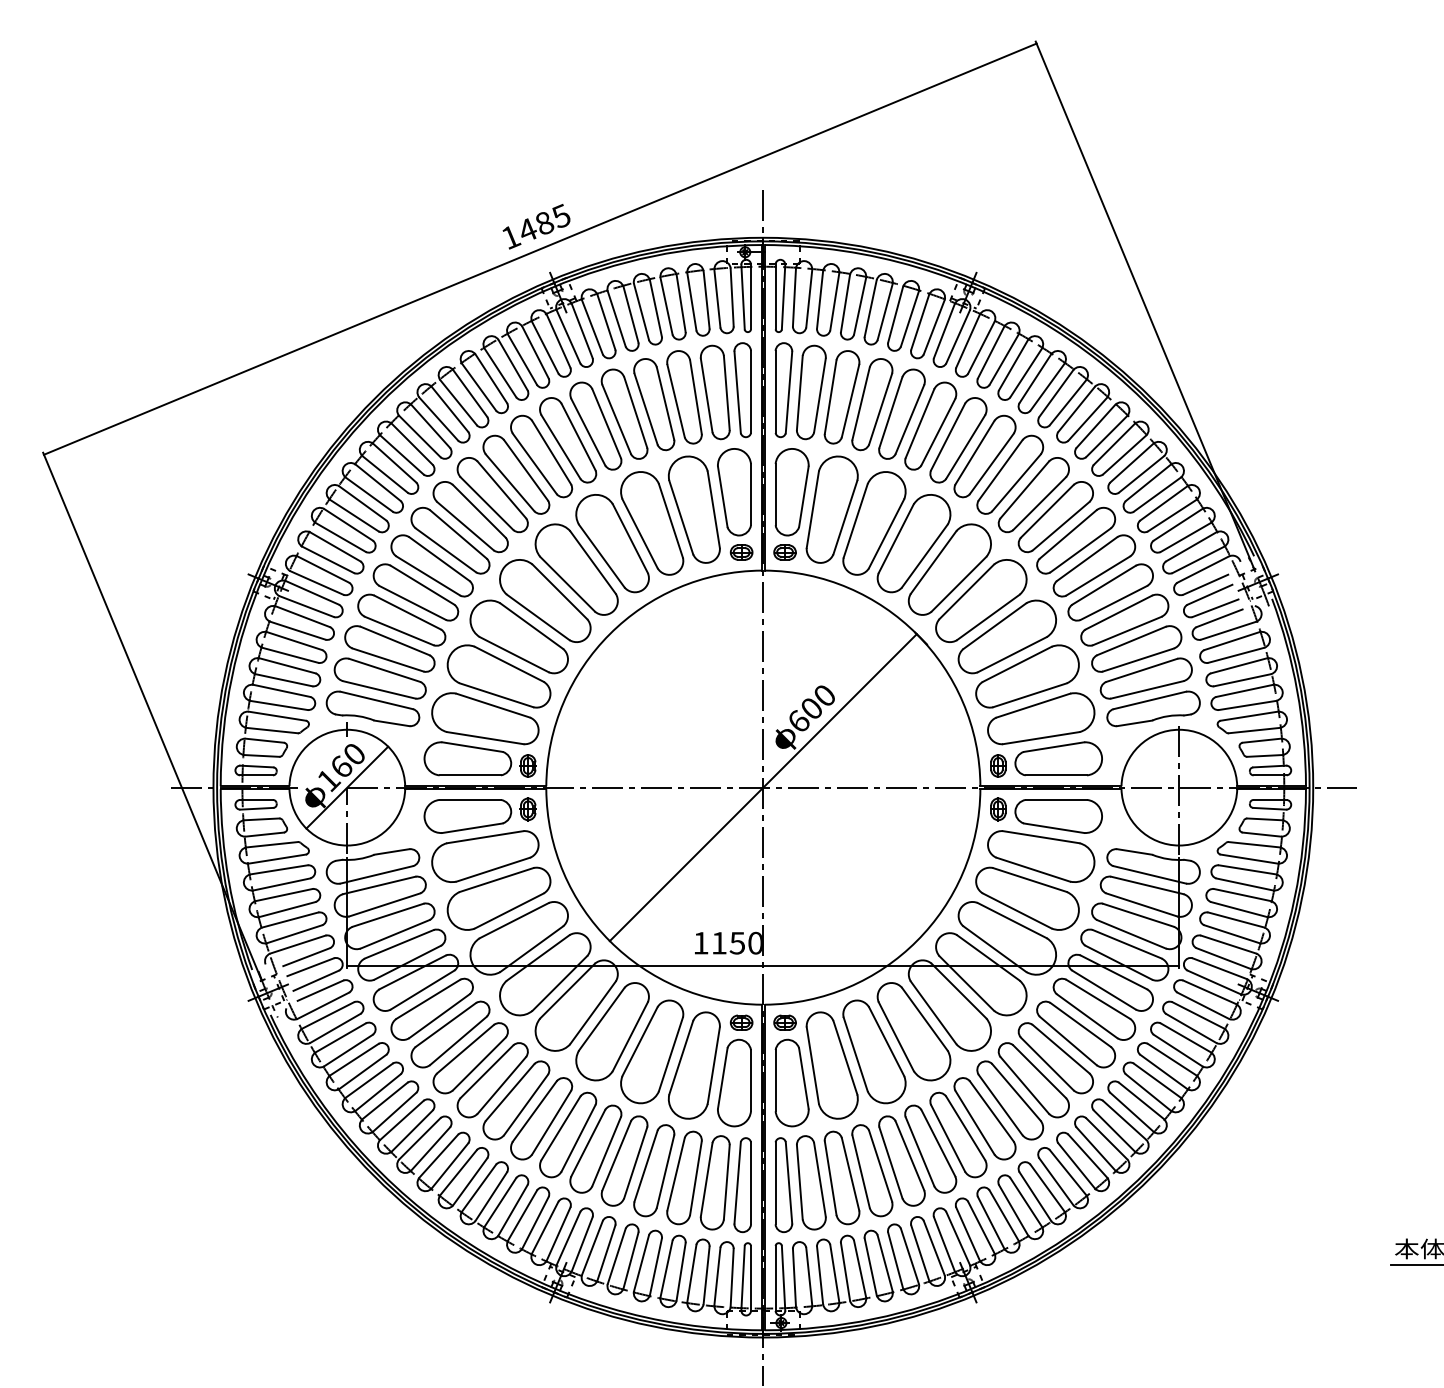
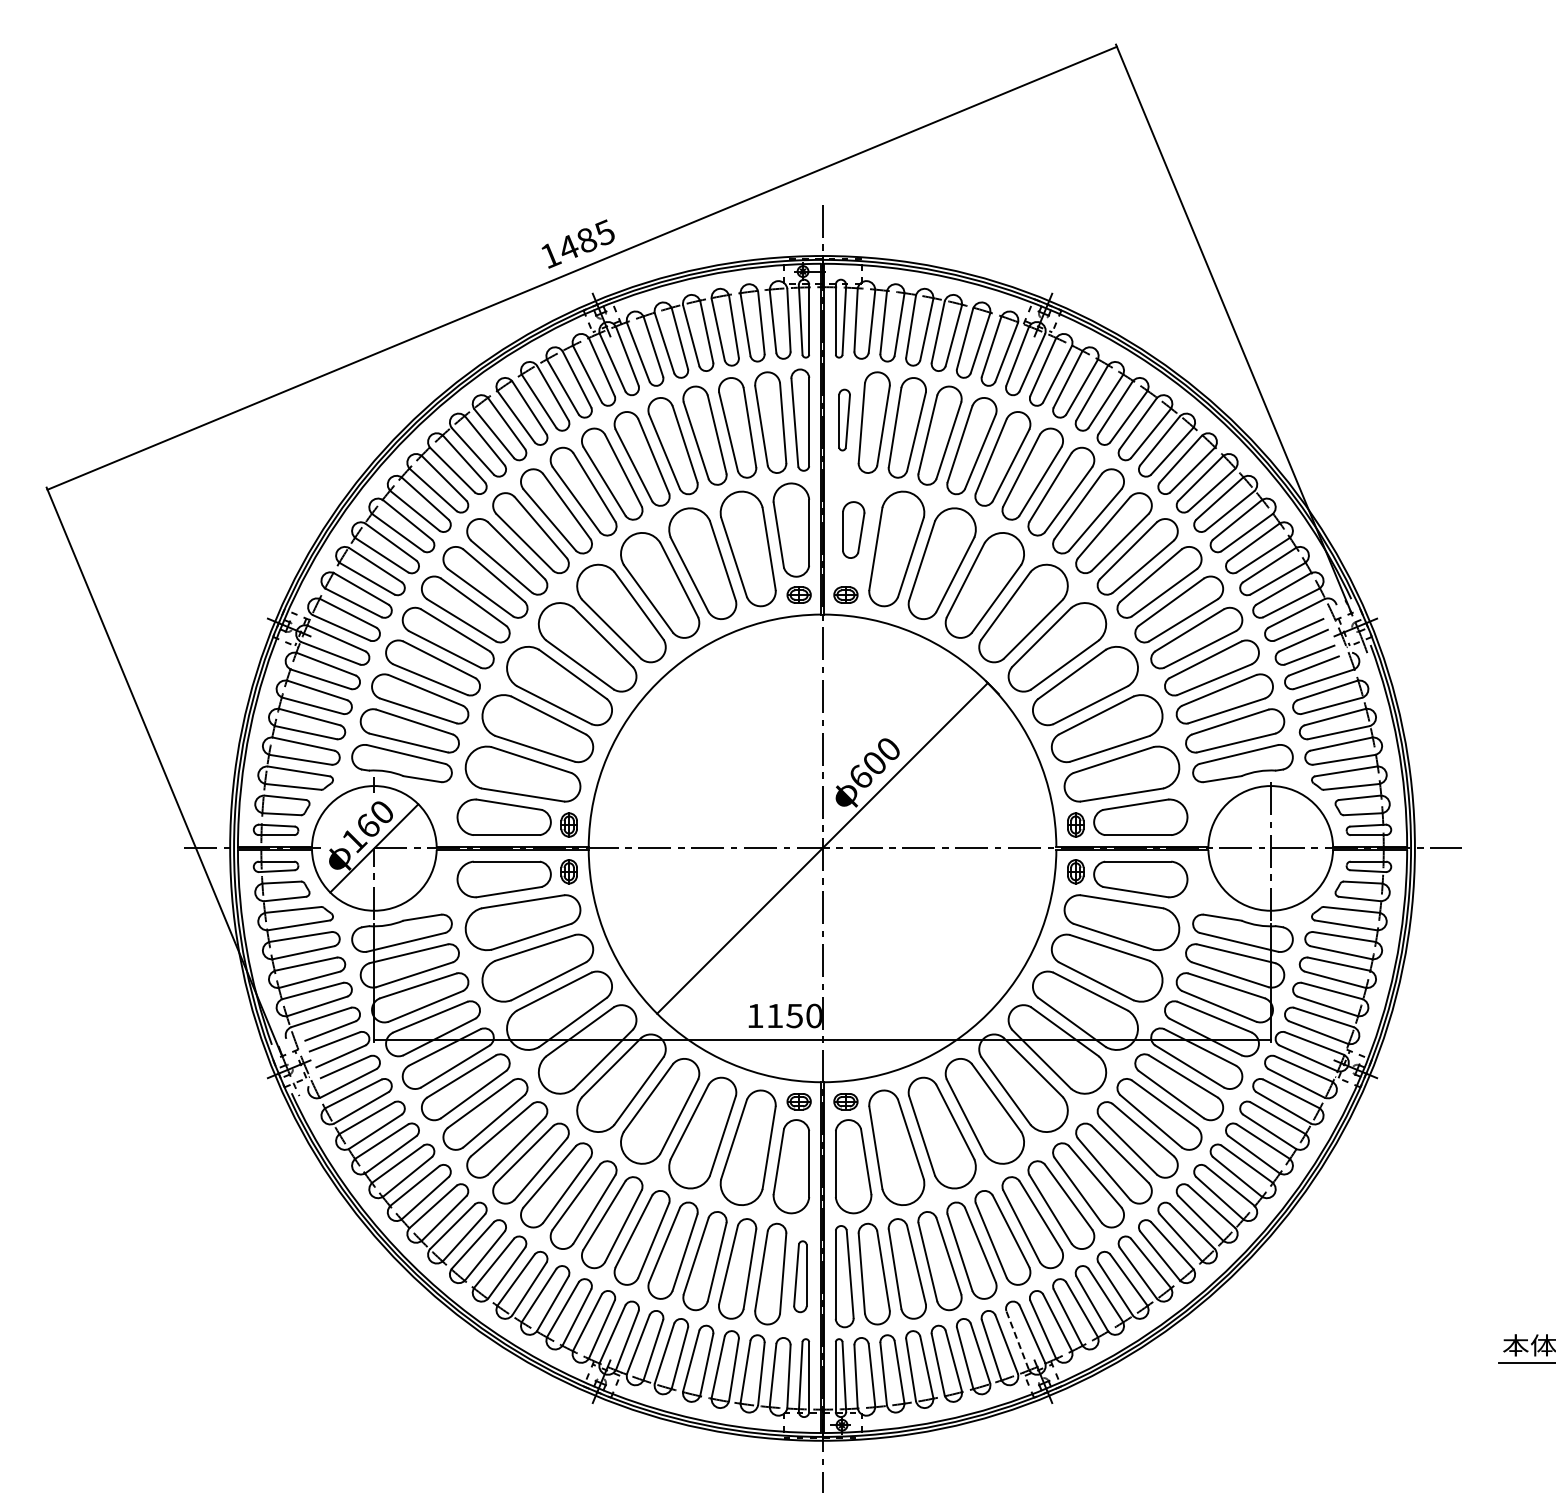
part: (783, 389) -> (844, 419), size x0.6
part: (792, 491) -> (853, 529), size x0.6
part: (742, 1185) -> (800, 1276), size x0.7
line: (944, 1243) -> (1017, 1339), solid -> dashed

